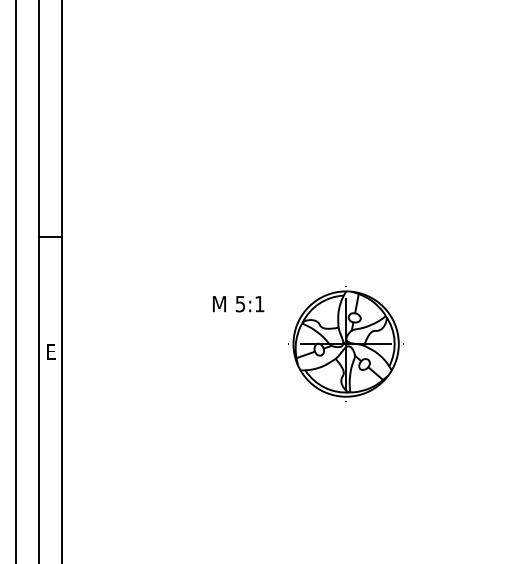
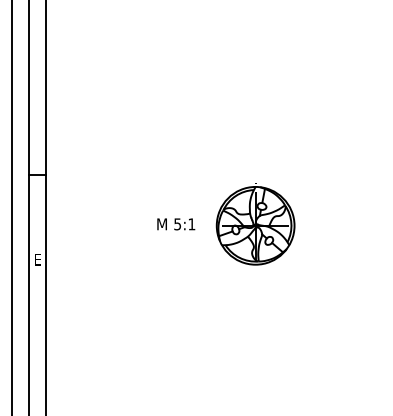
part: (345, 342) -> (255, 224), moved

